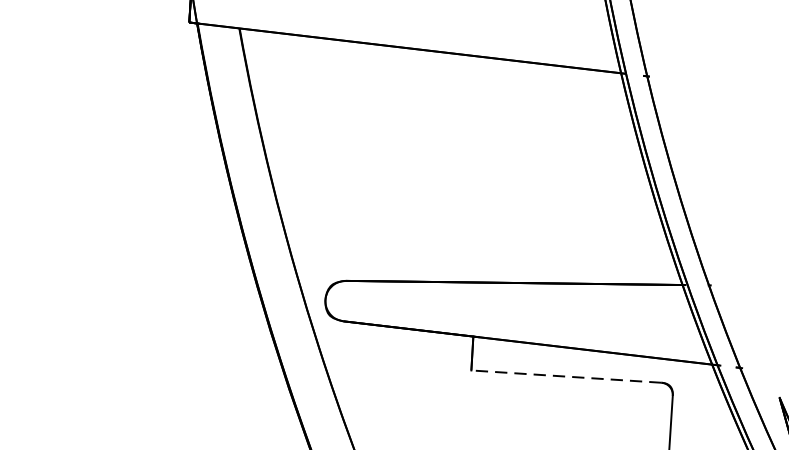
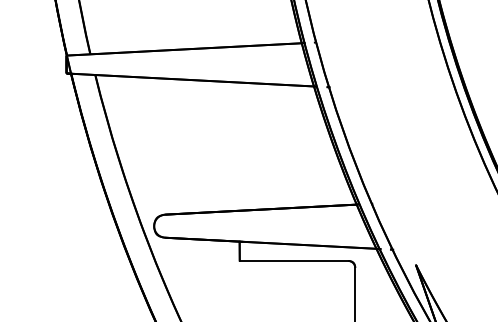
line: (565, 375) -> (293, 260), dashed -> solid

